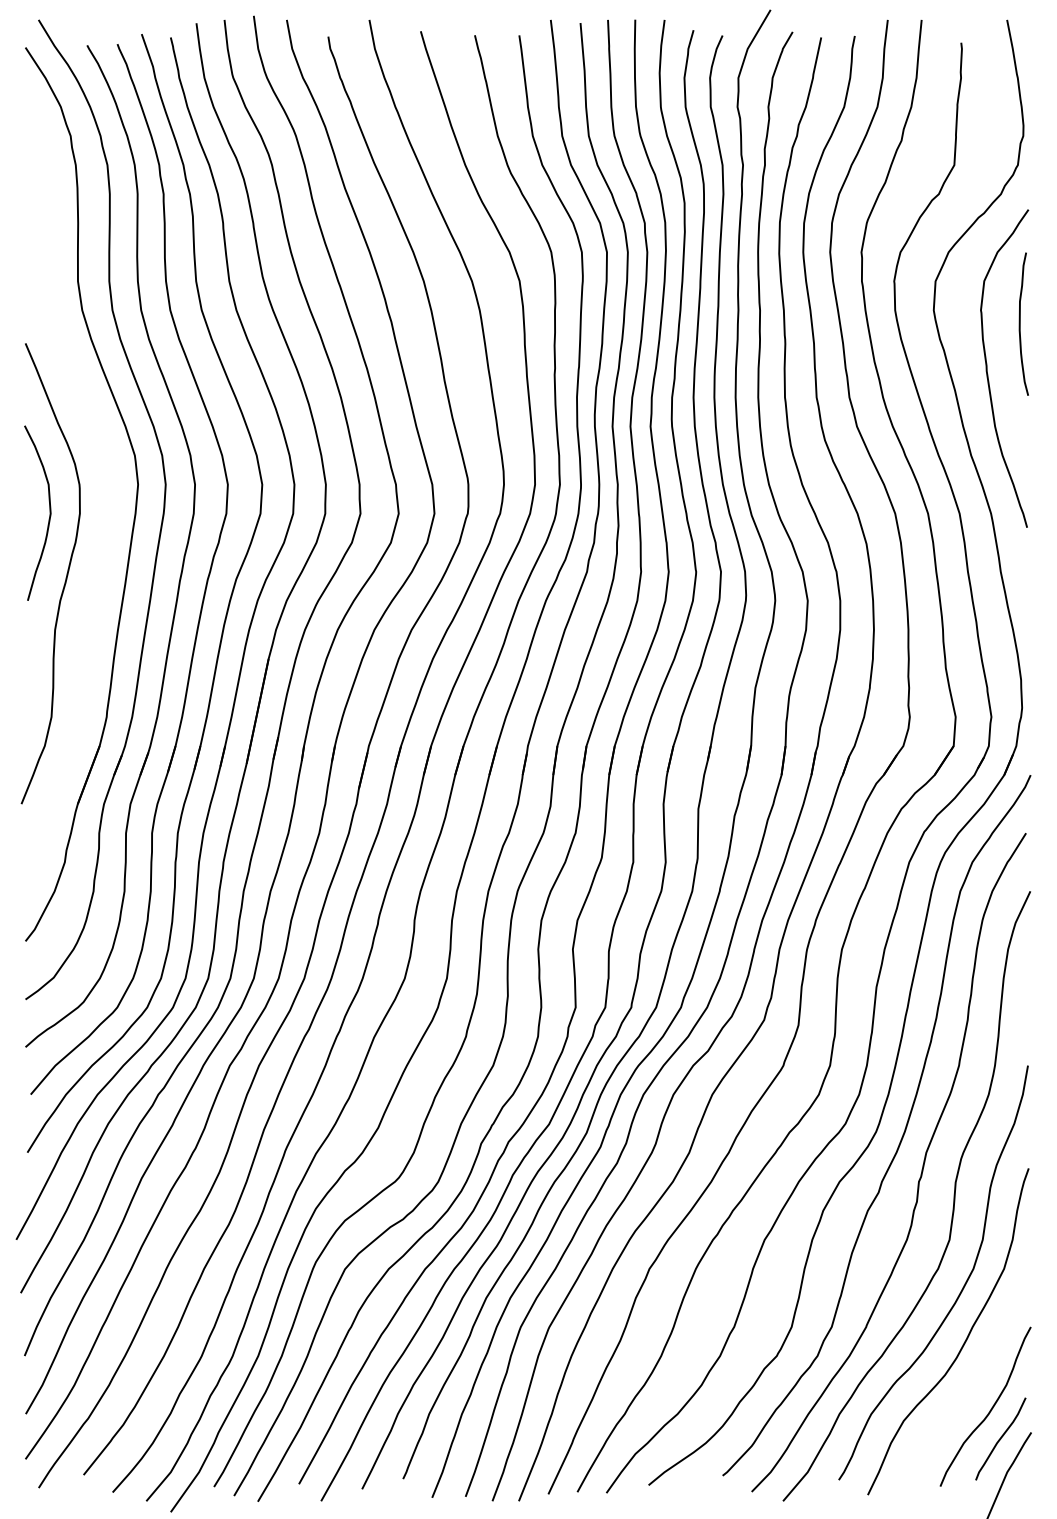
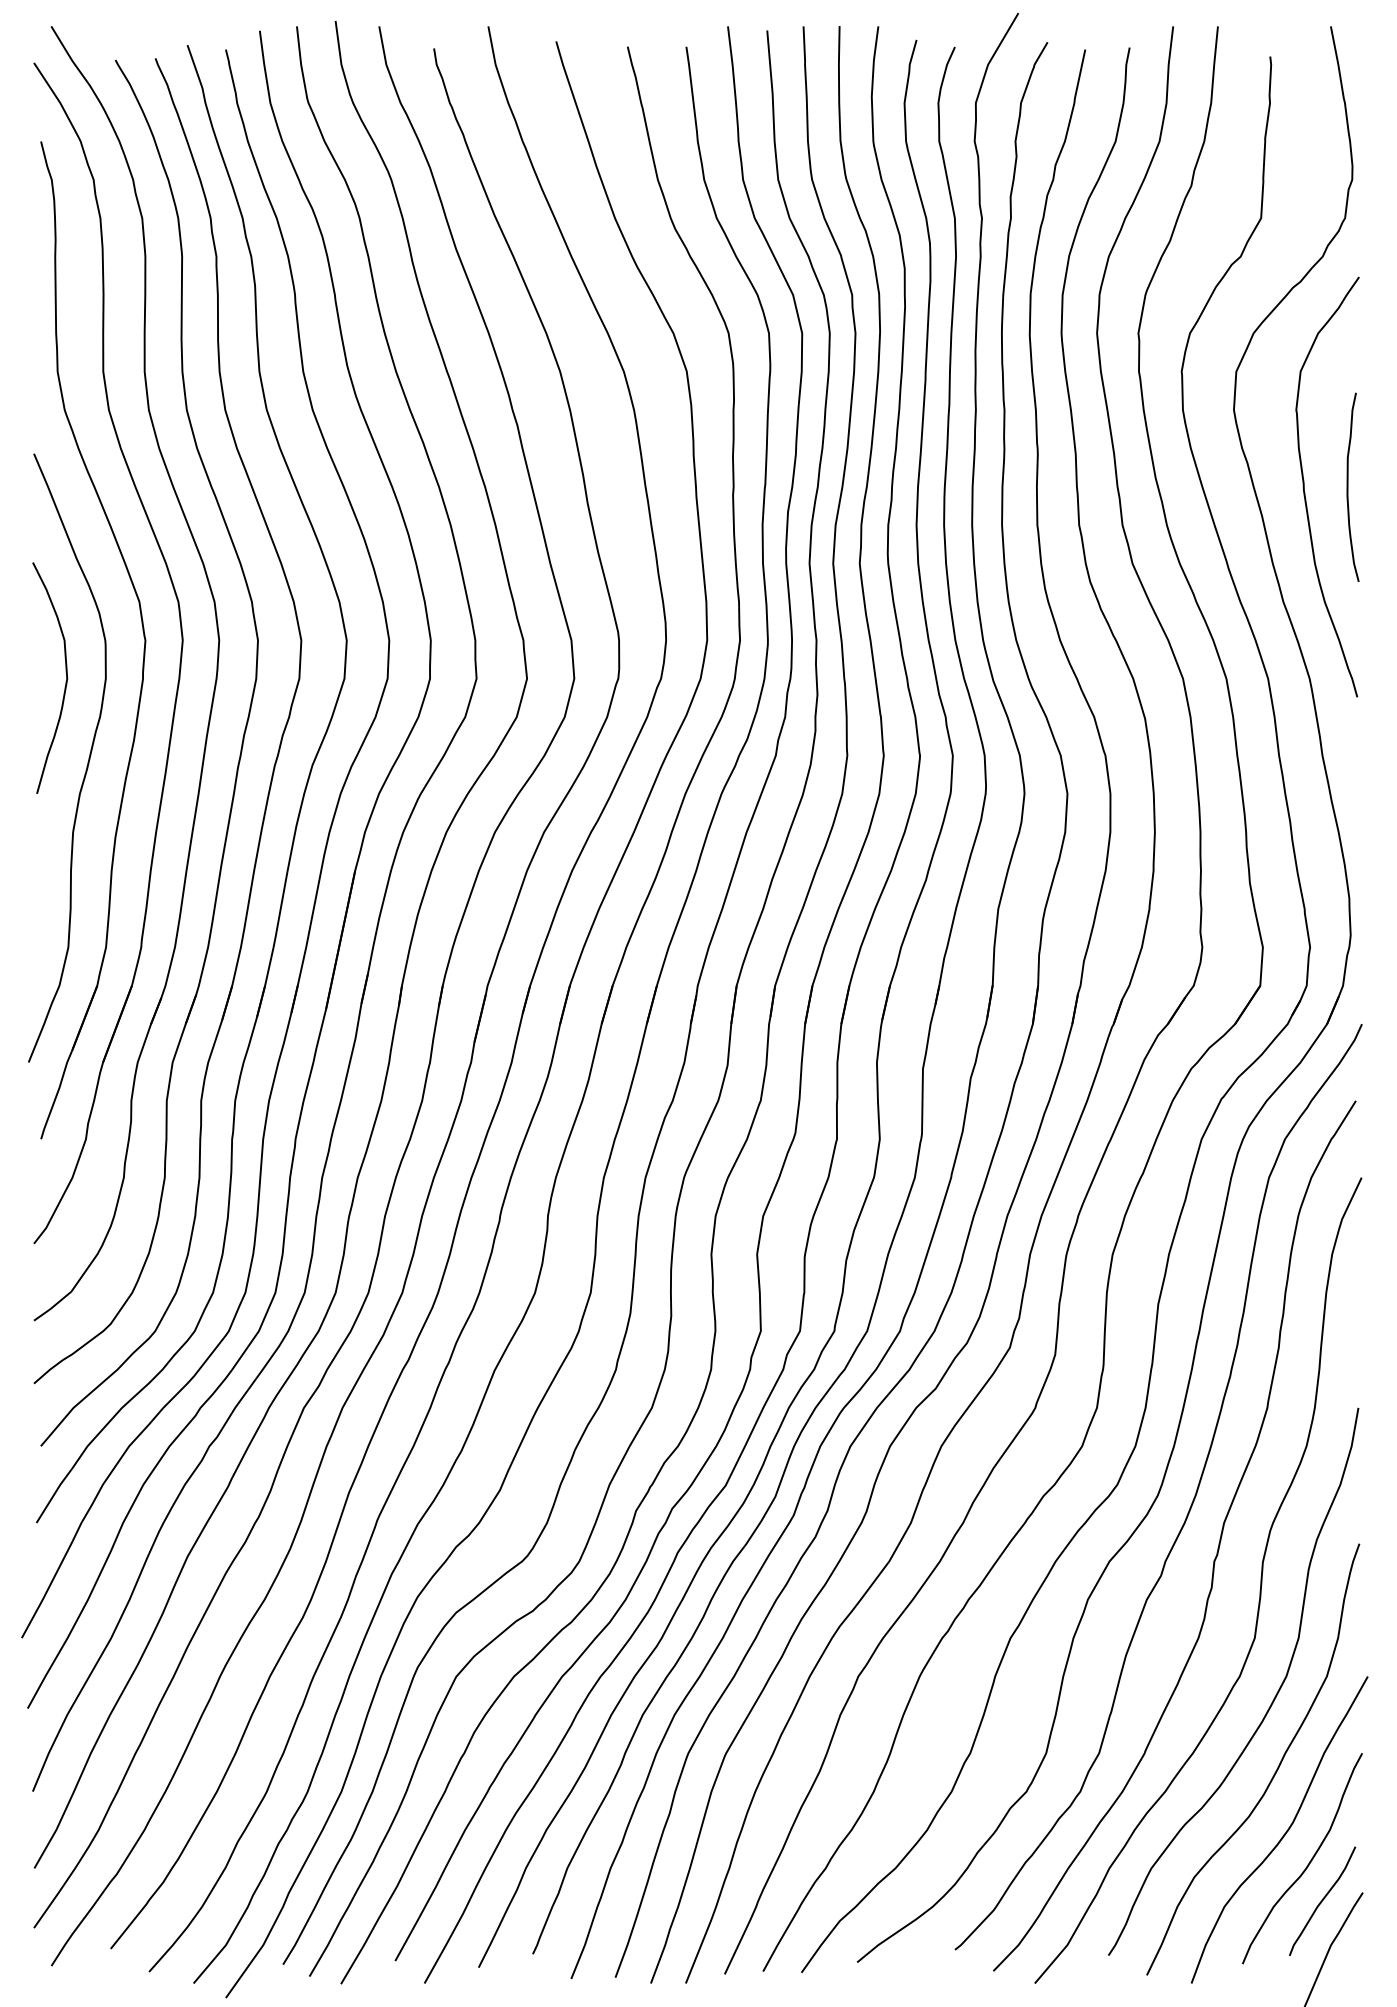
curve: (1020, 323) -> (1348, 486), moved
part: (107, 477) -> (142, 631), added
curve: (972, 1387) -> (1284, 1833), added

